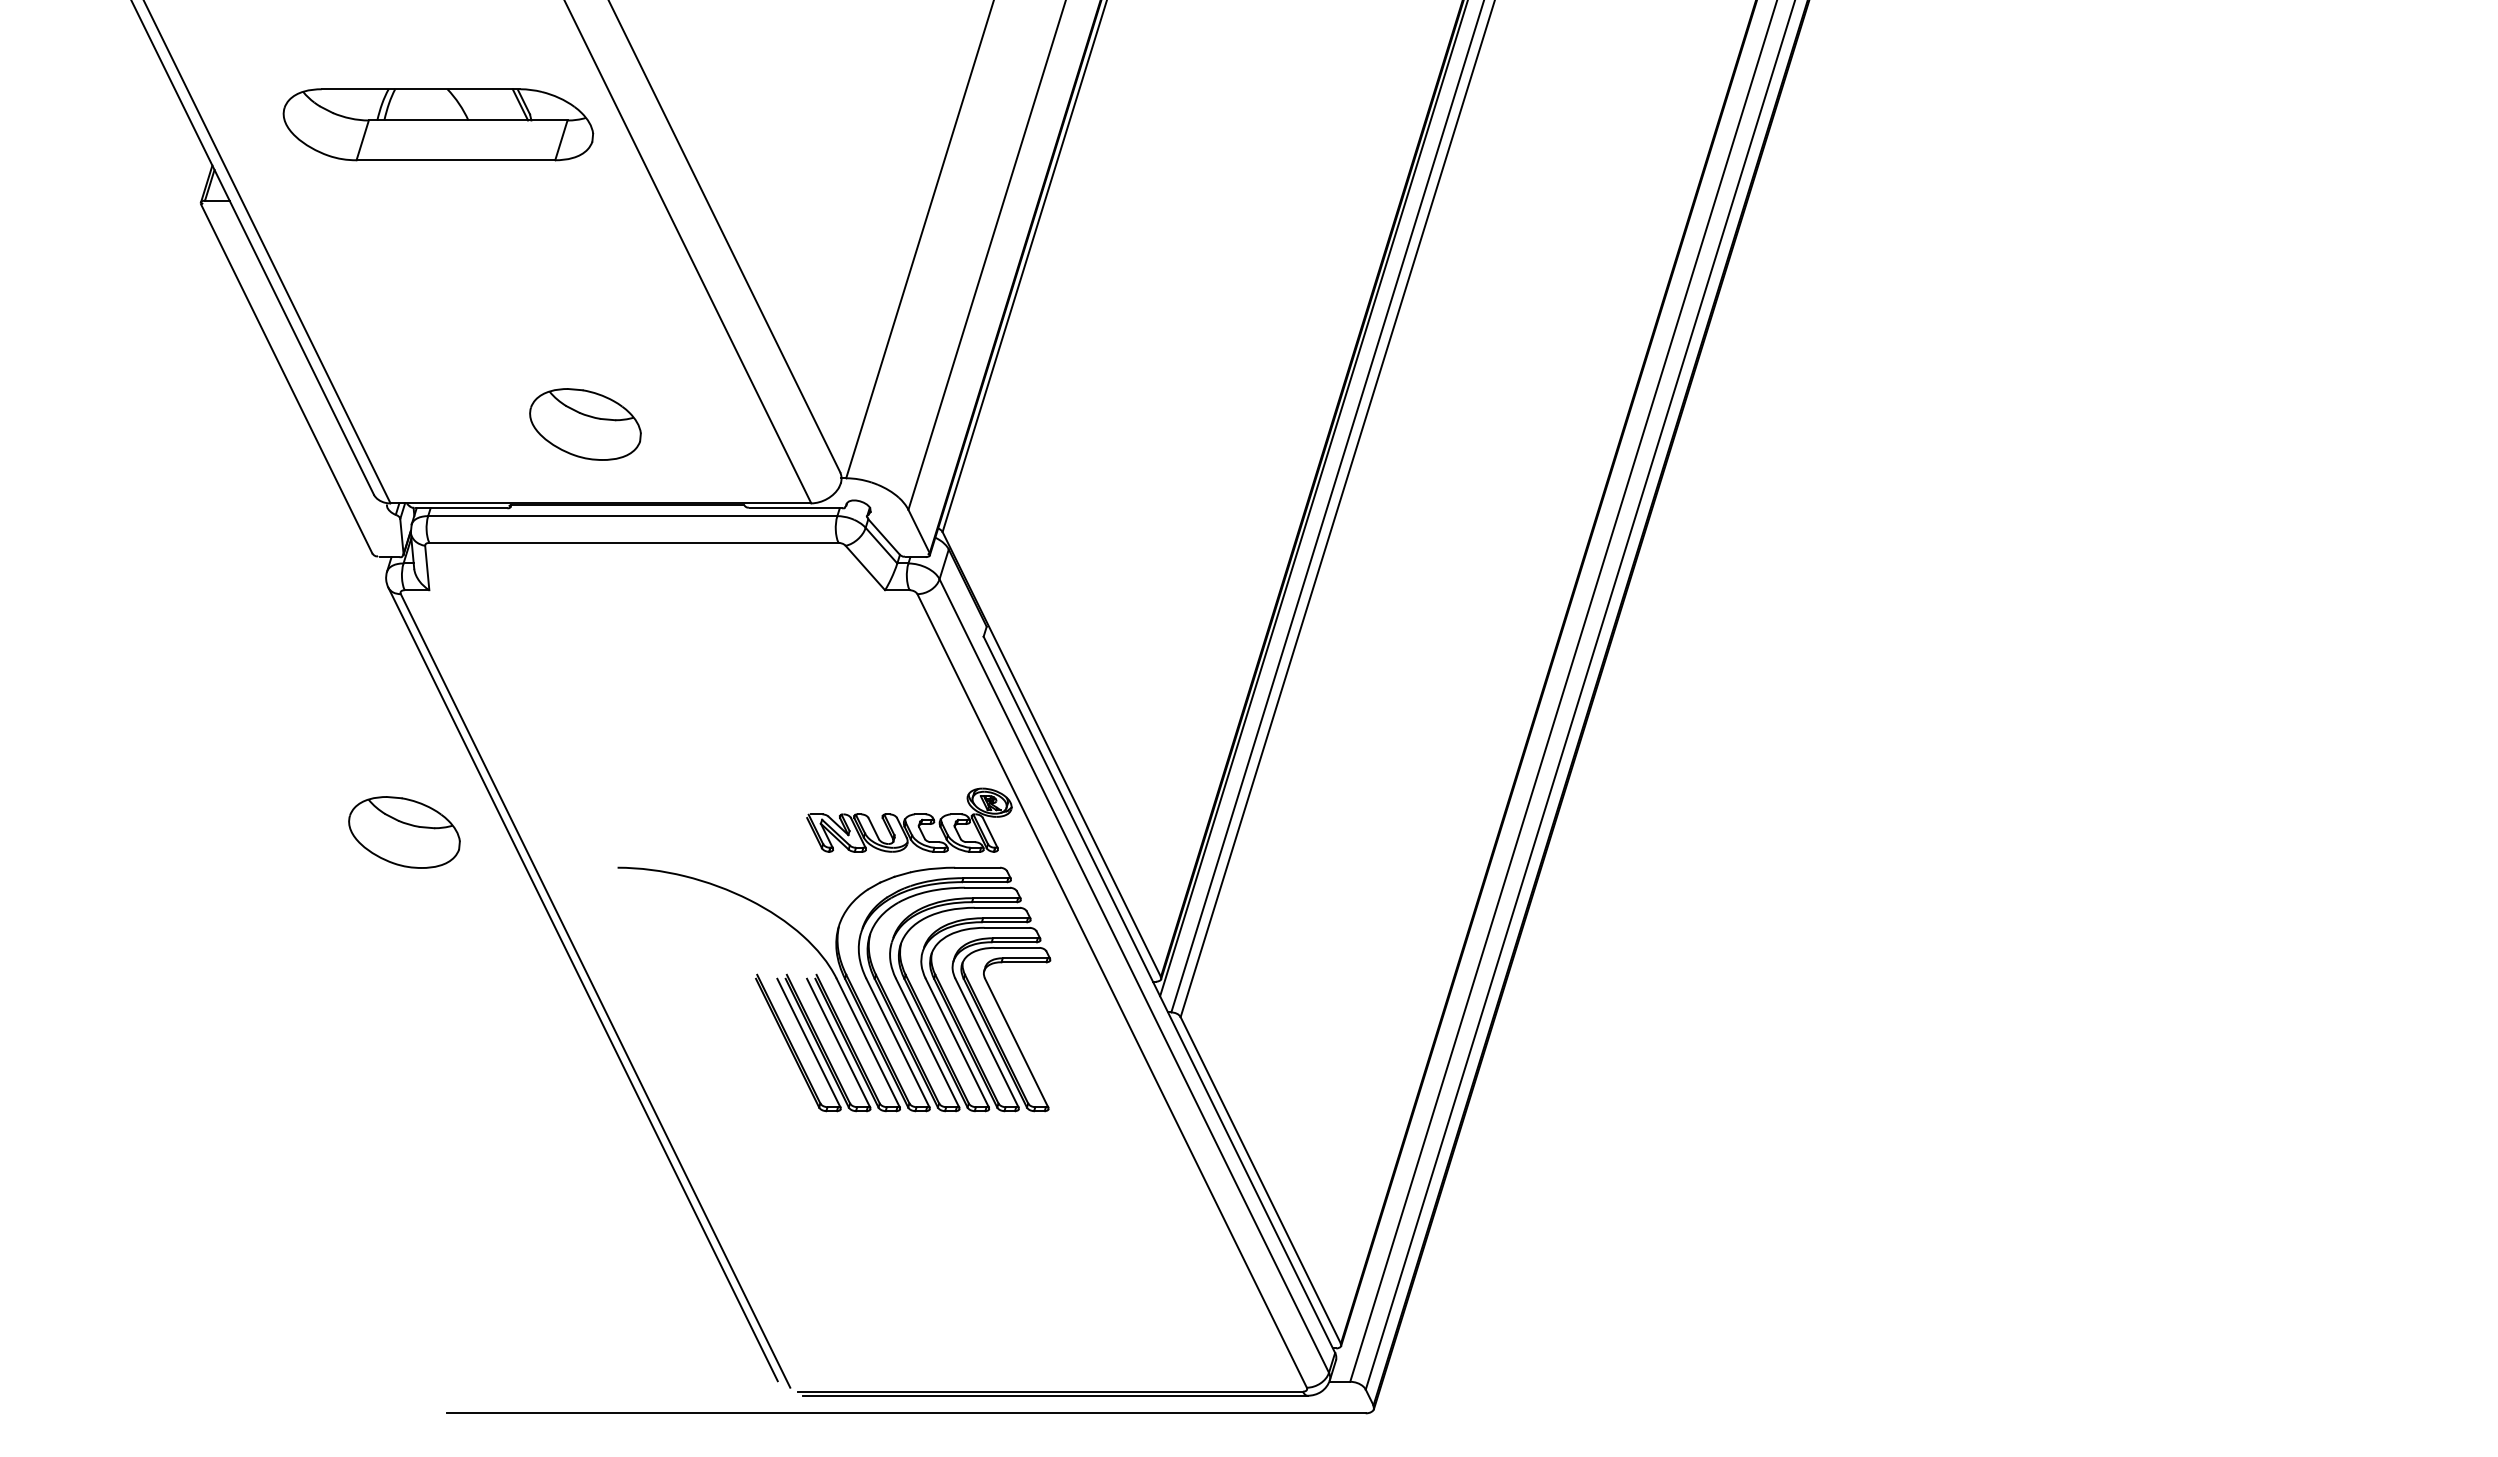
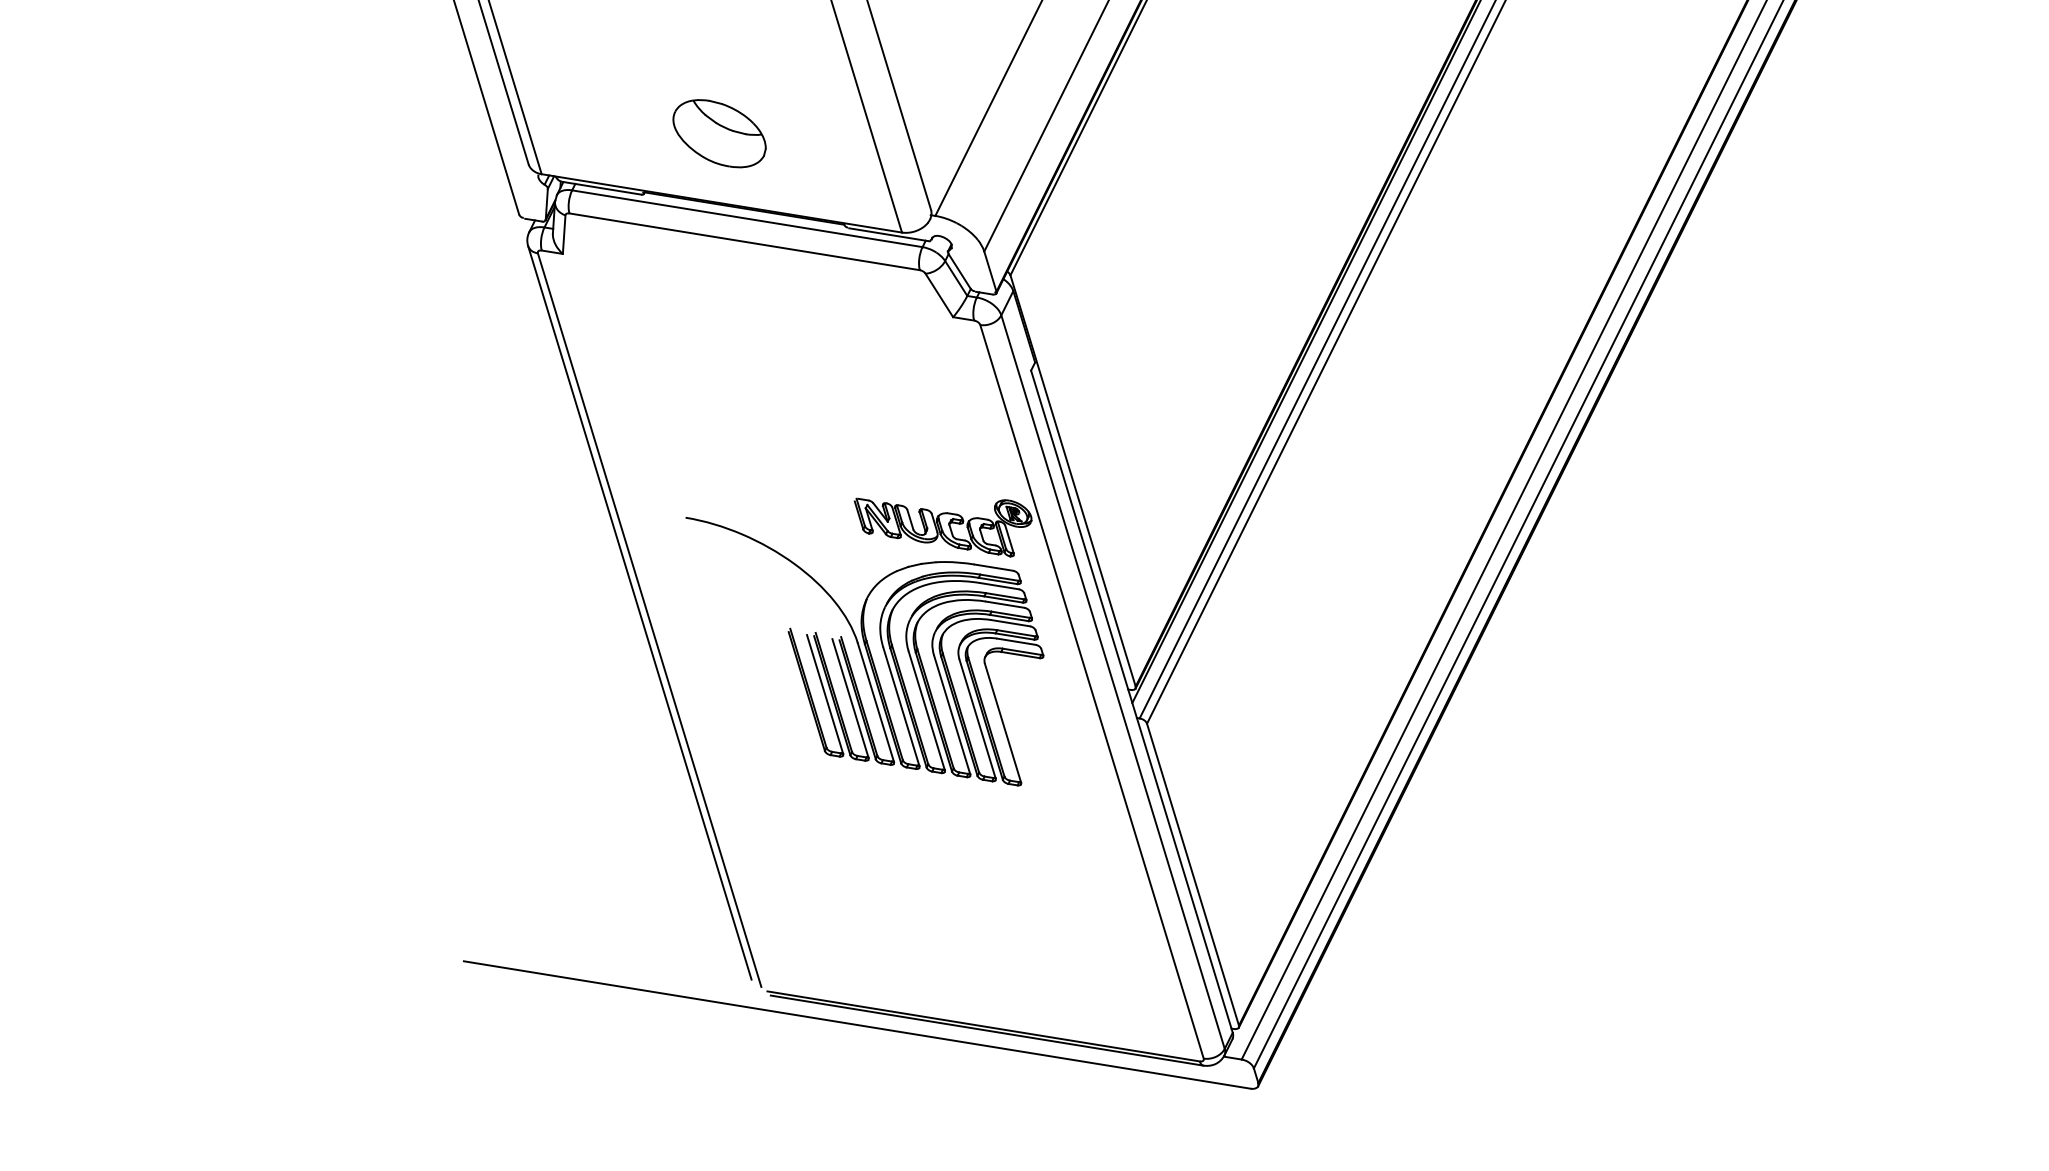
part: (404, 832) -> (507, 457), removed

